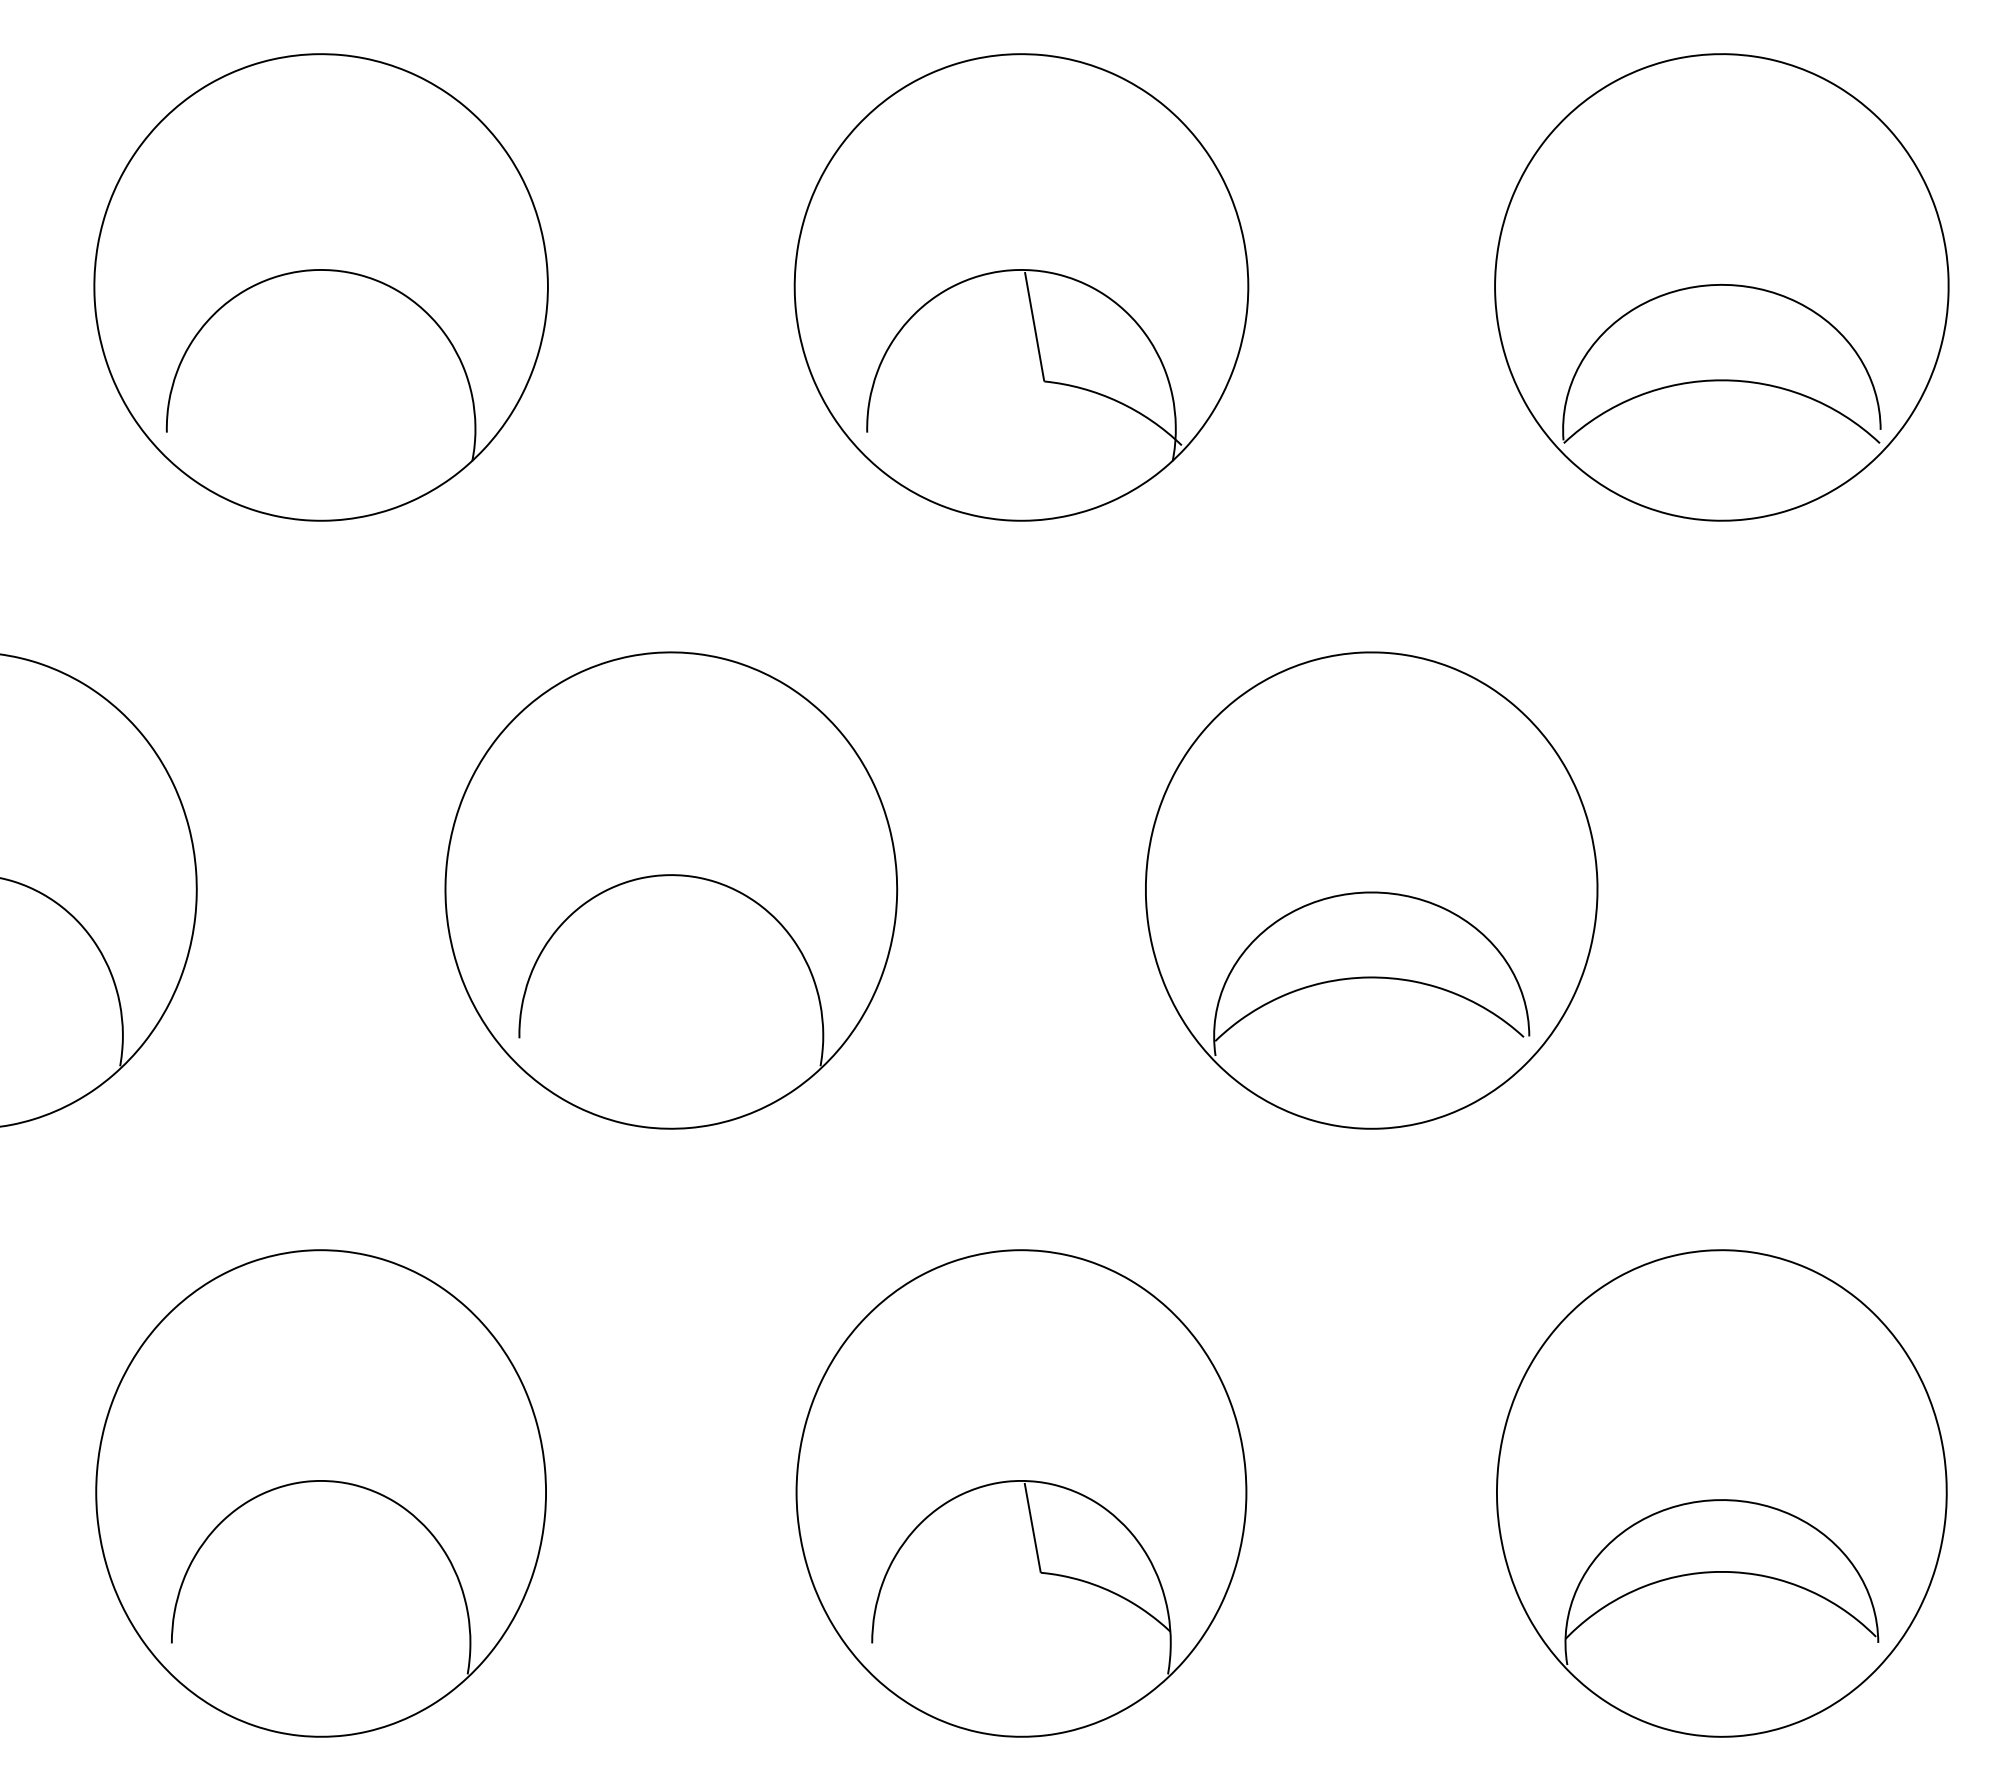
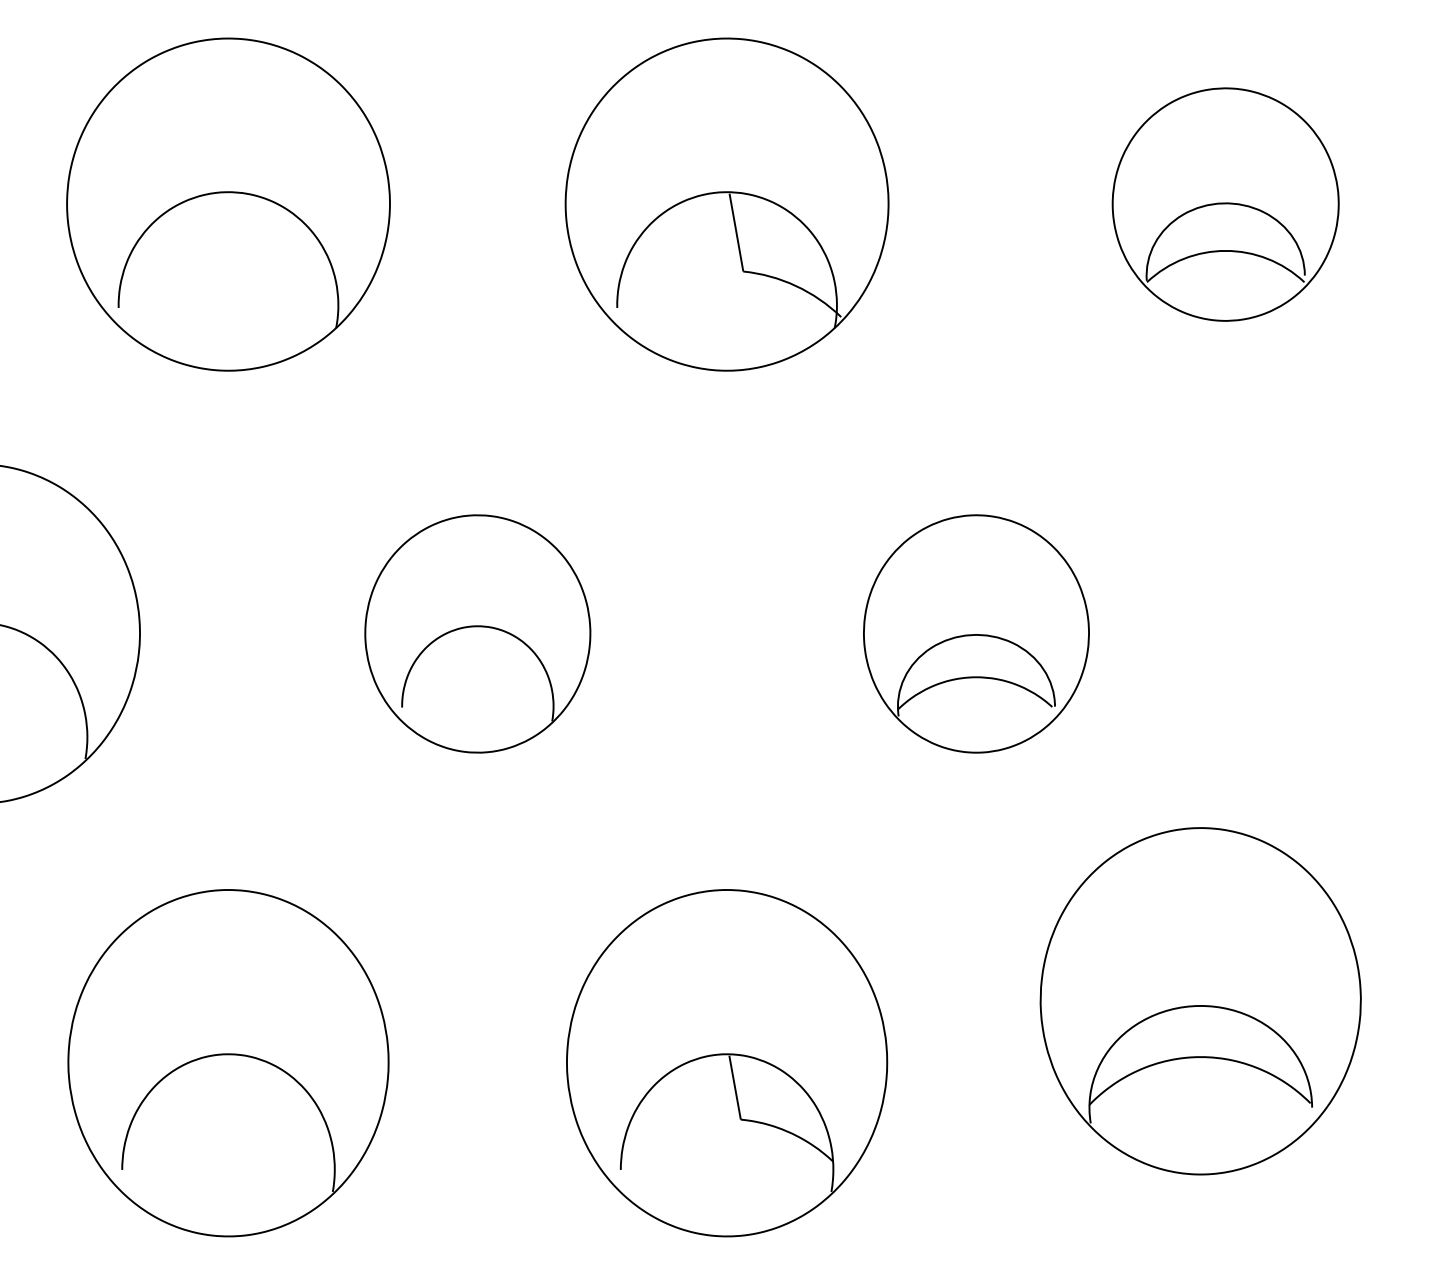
part: (1721, 287) -> (1225, 204), size x0.7
part: (671, 890) -> (477, 633), size x0.7
part: (1371, 890) -> (976, 633), size x0.7
part: (1721, 1493) -> (1200, 1001), moved

